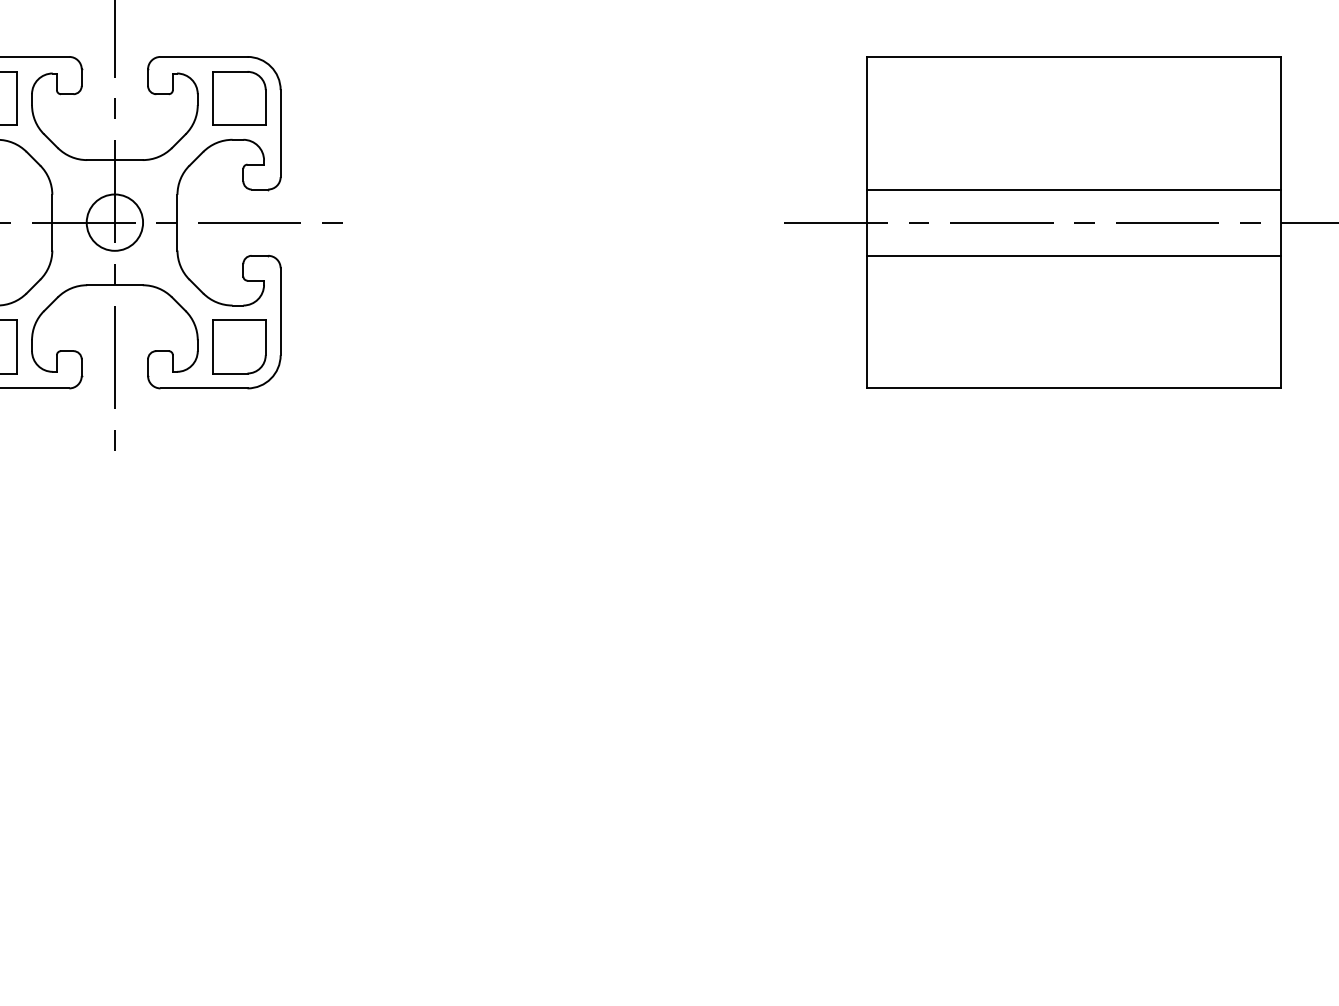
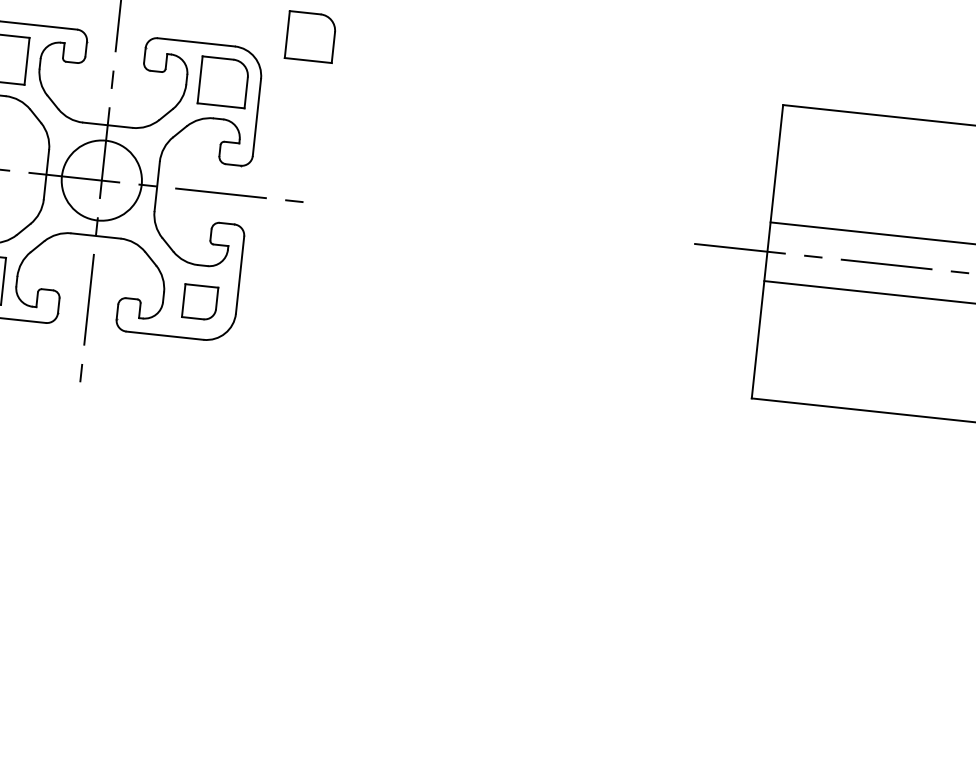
part: (331, 37) -> (311, 37), added
circle: (114, 222) -> (101, 180), size x1.6
part: (239, 346) -> (200, 301), size x0.7

